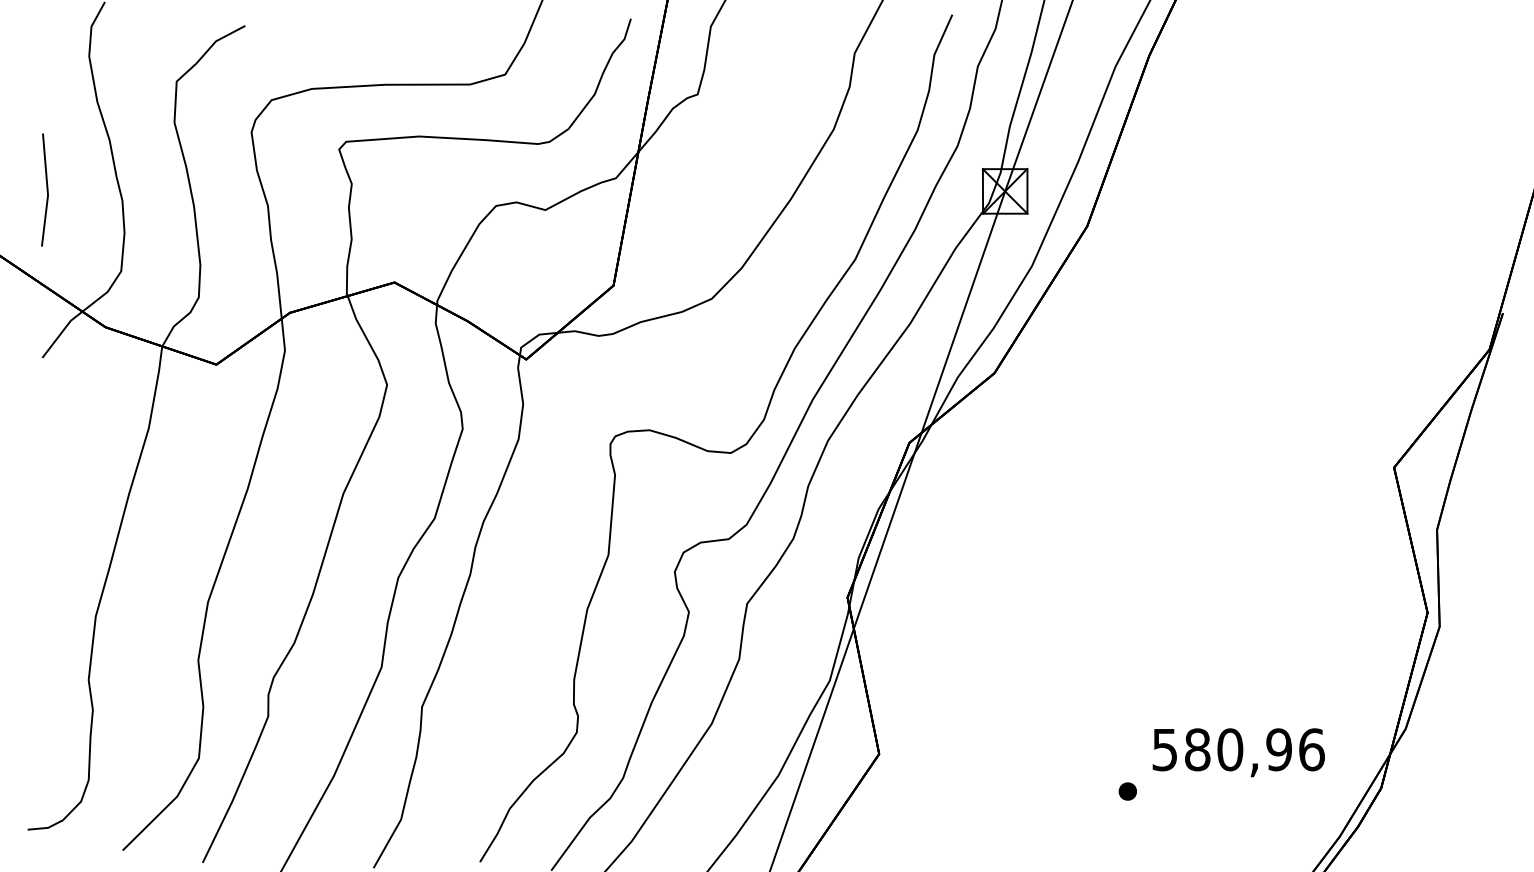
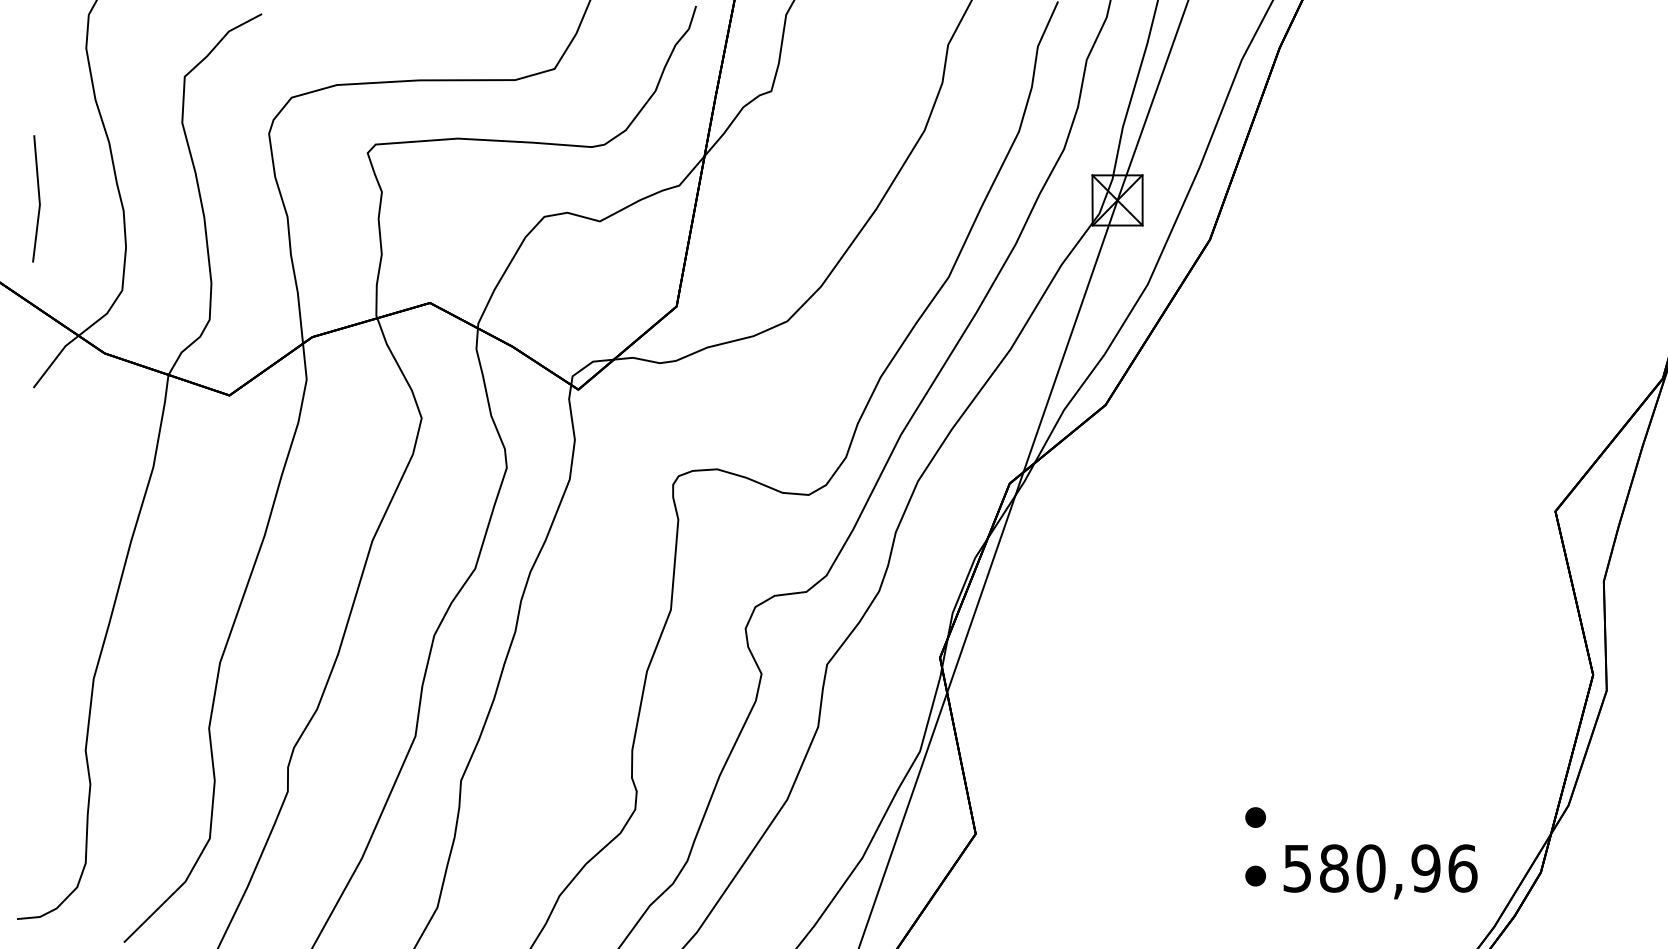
part: (1127, 739) -> (1255, 817), added
text: (1238, 752) -> (1380, 871), moved

